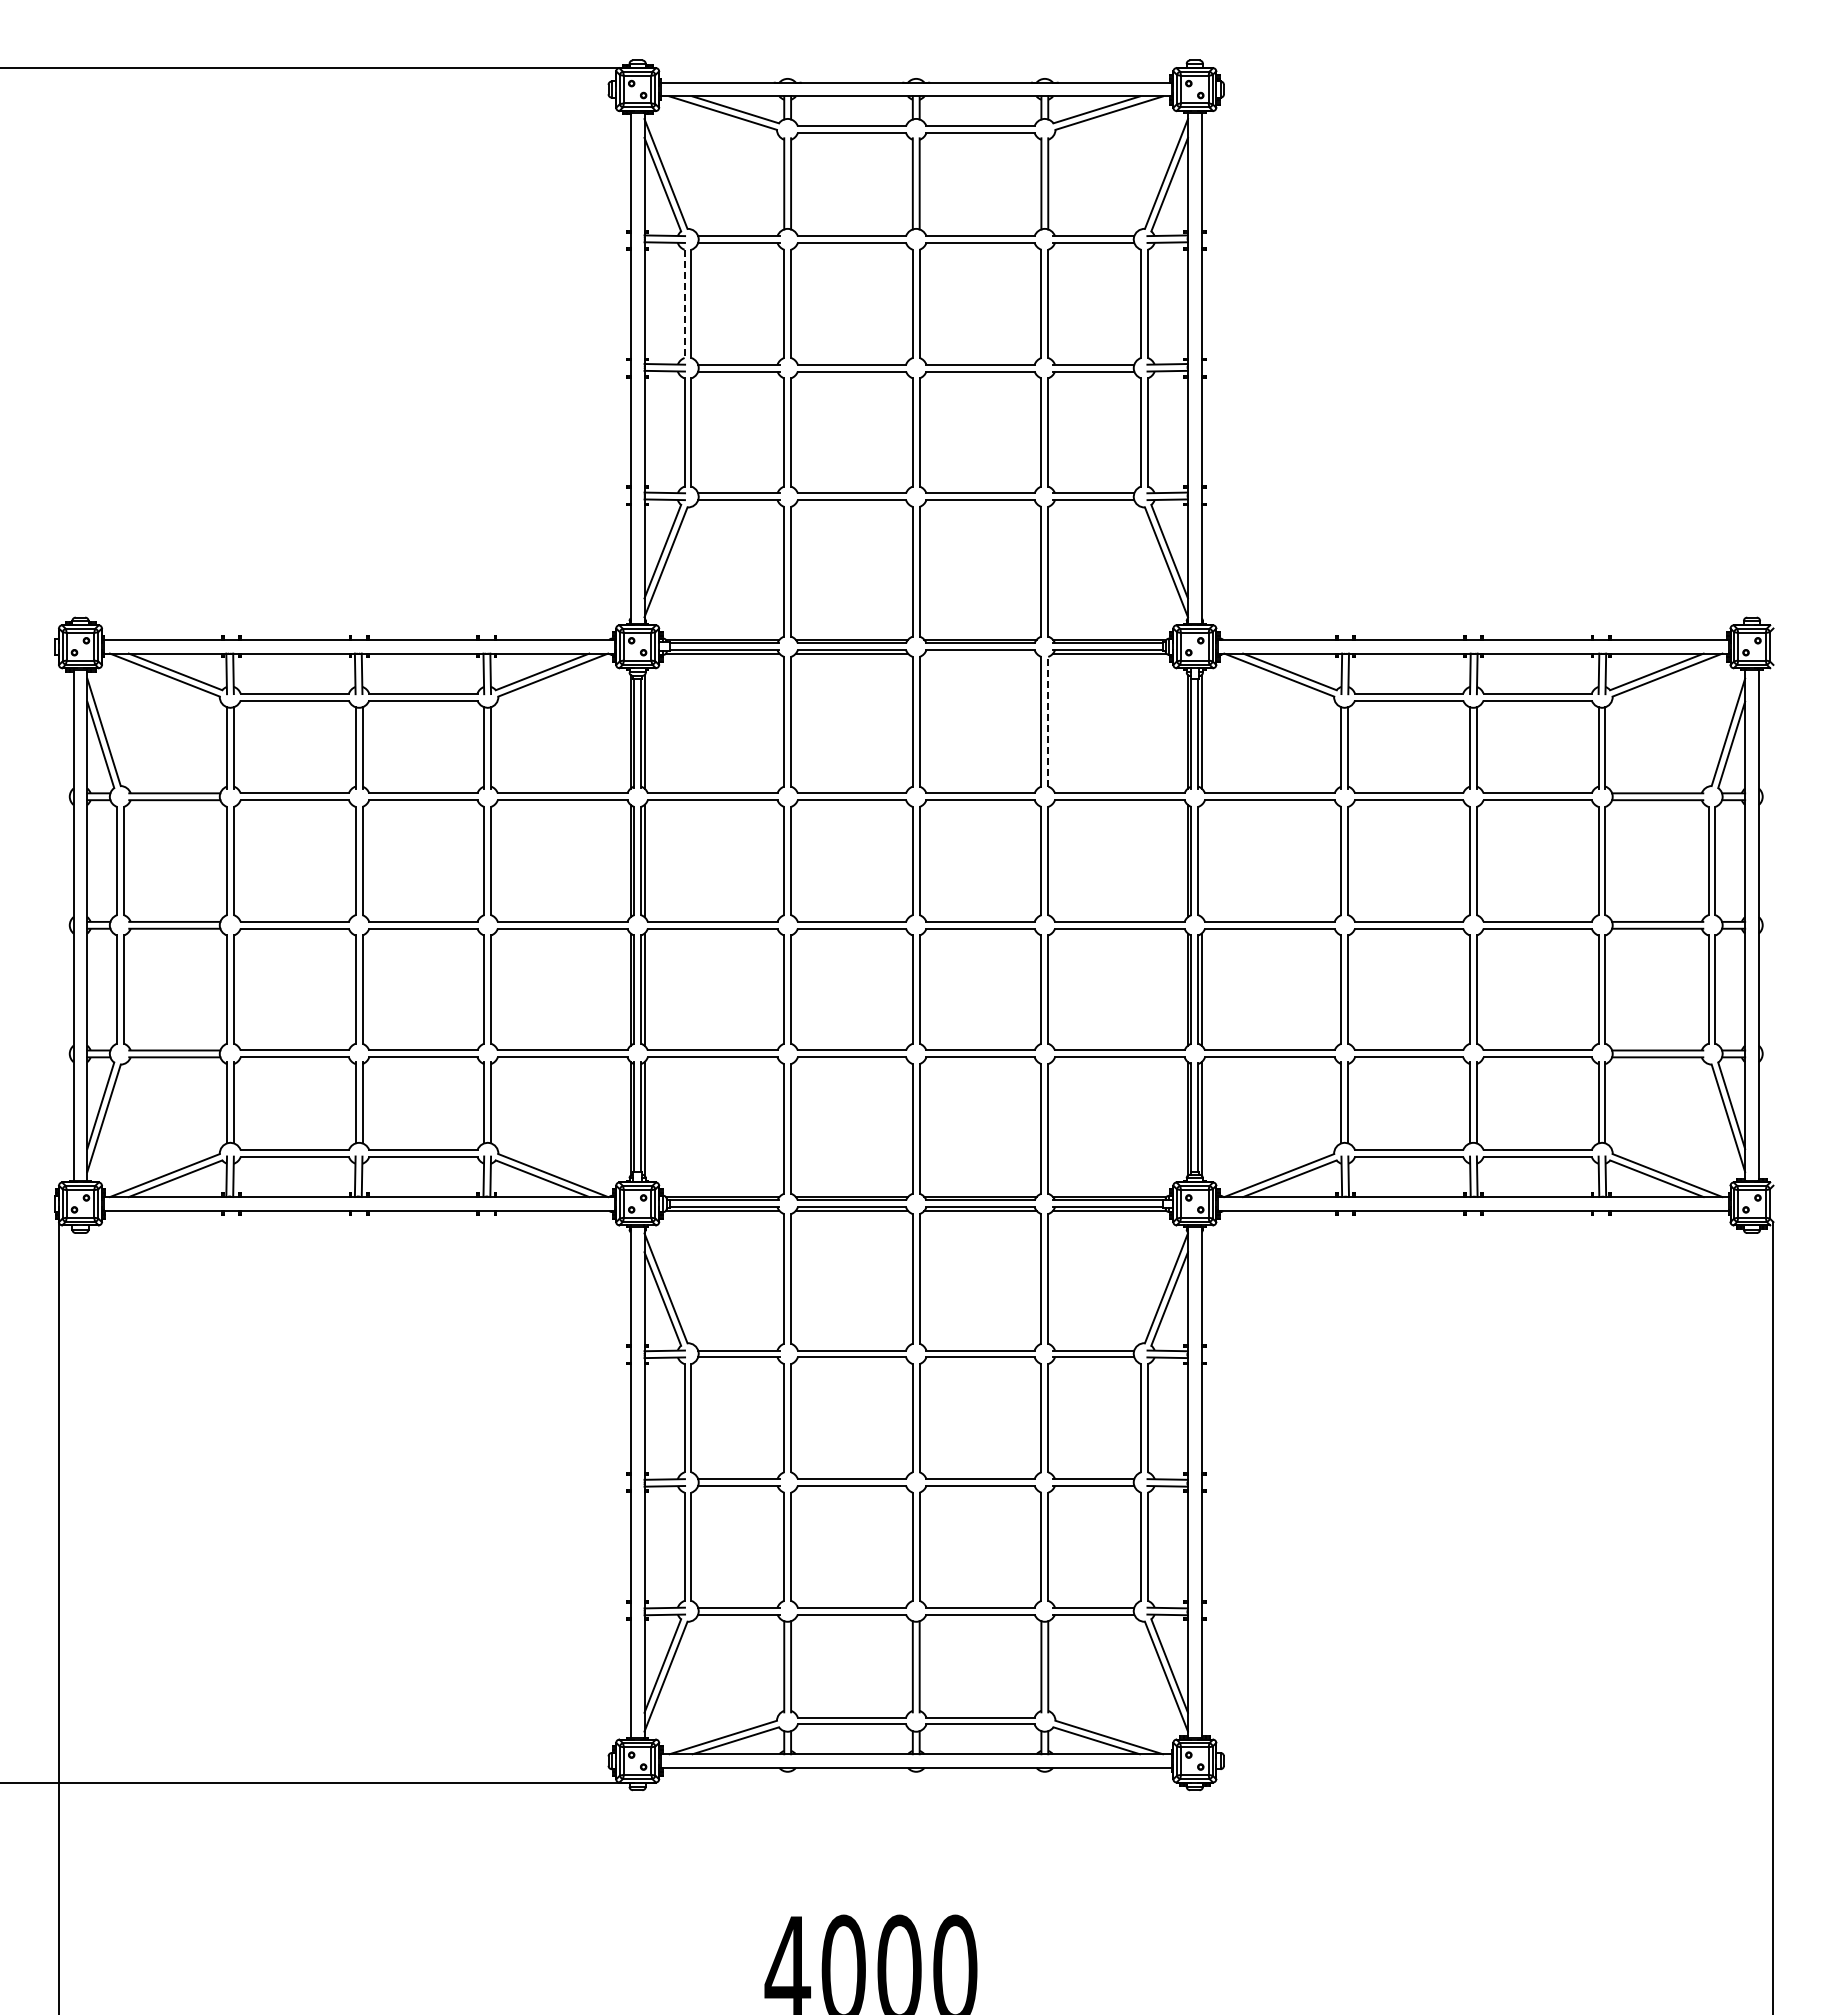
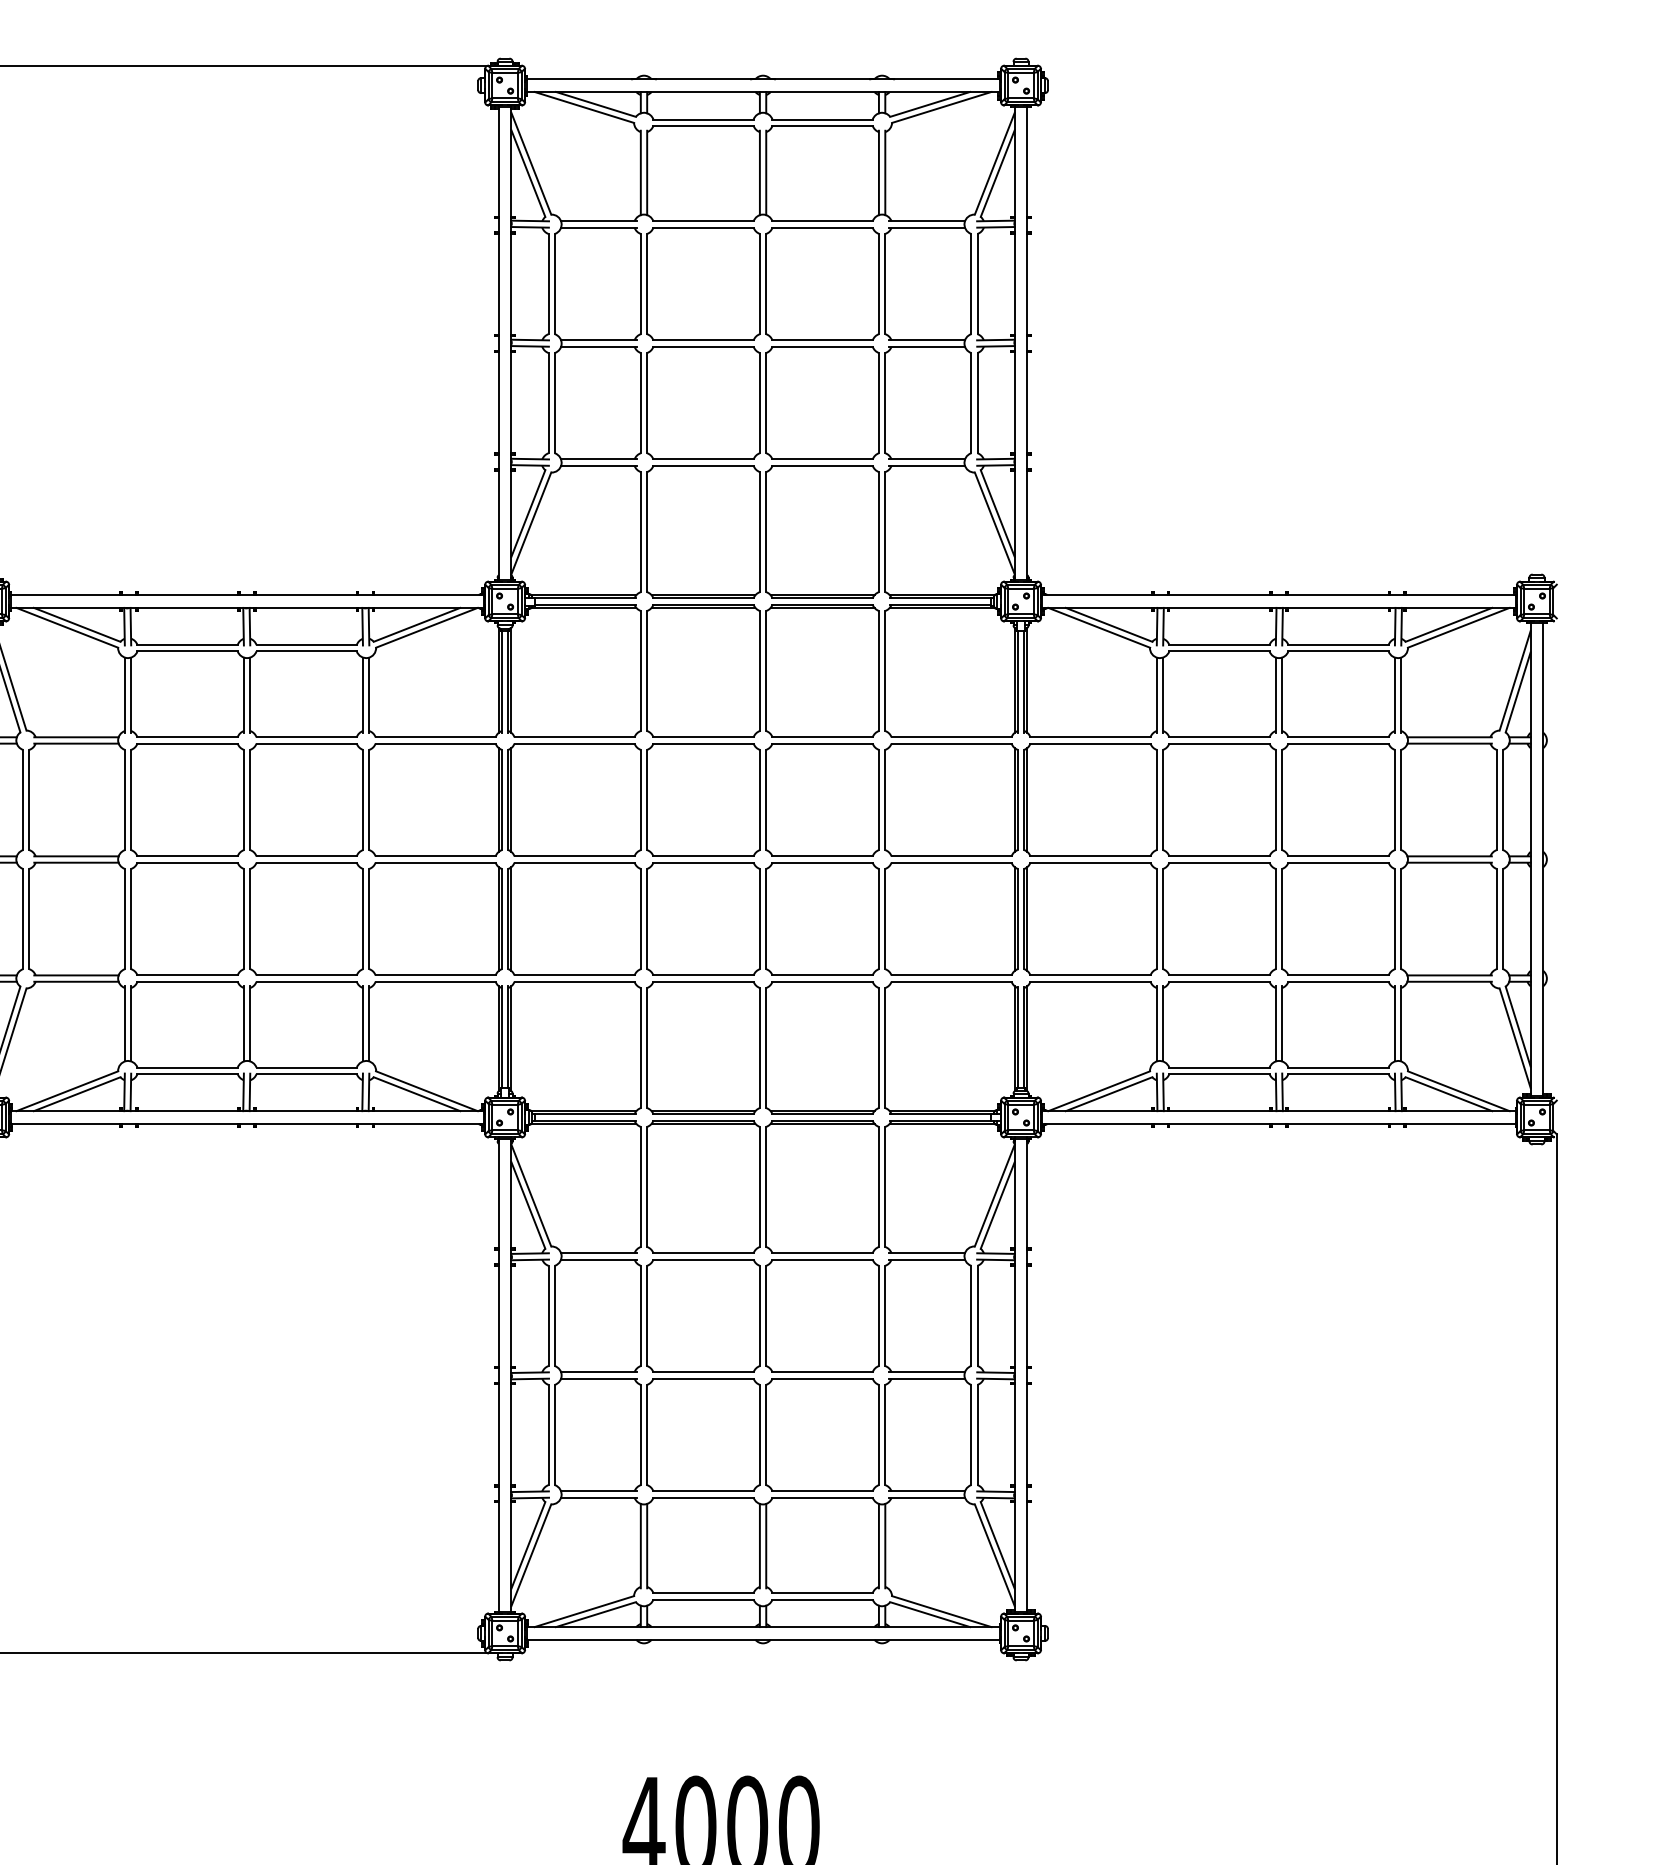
line: (684, 304) -> (548, 284), dashed -> solid
line: (980, 653) -> (822, 607), added
line: (1048, 721) -> (885, 670), dashed -> solid
line: (1201, 861) -> (1027, 800), added

